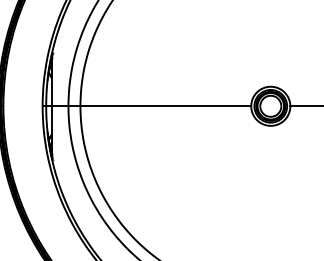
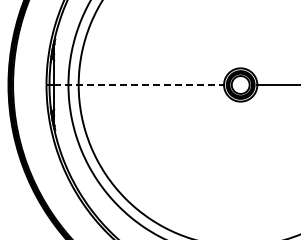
line: (151, 106) -> (139, 85), solid -> dashed

